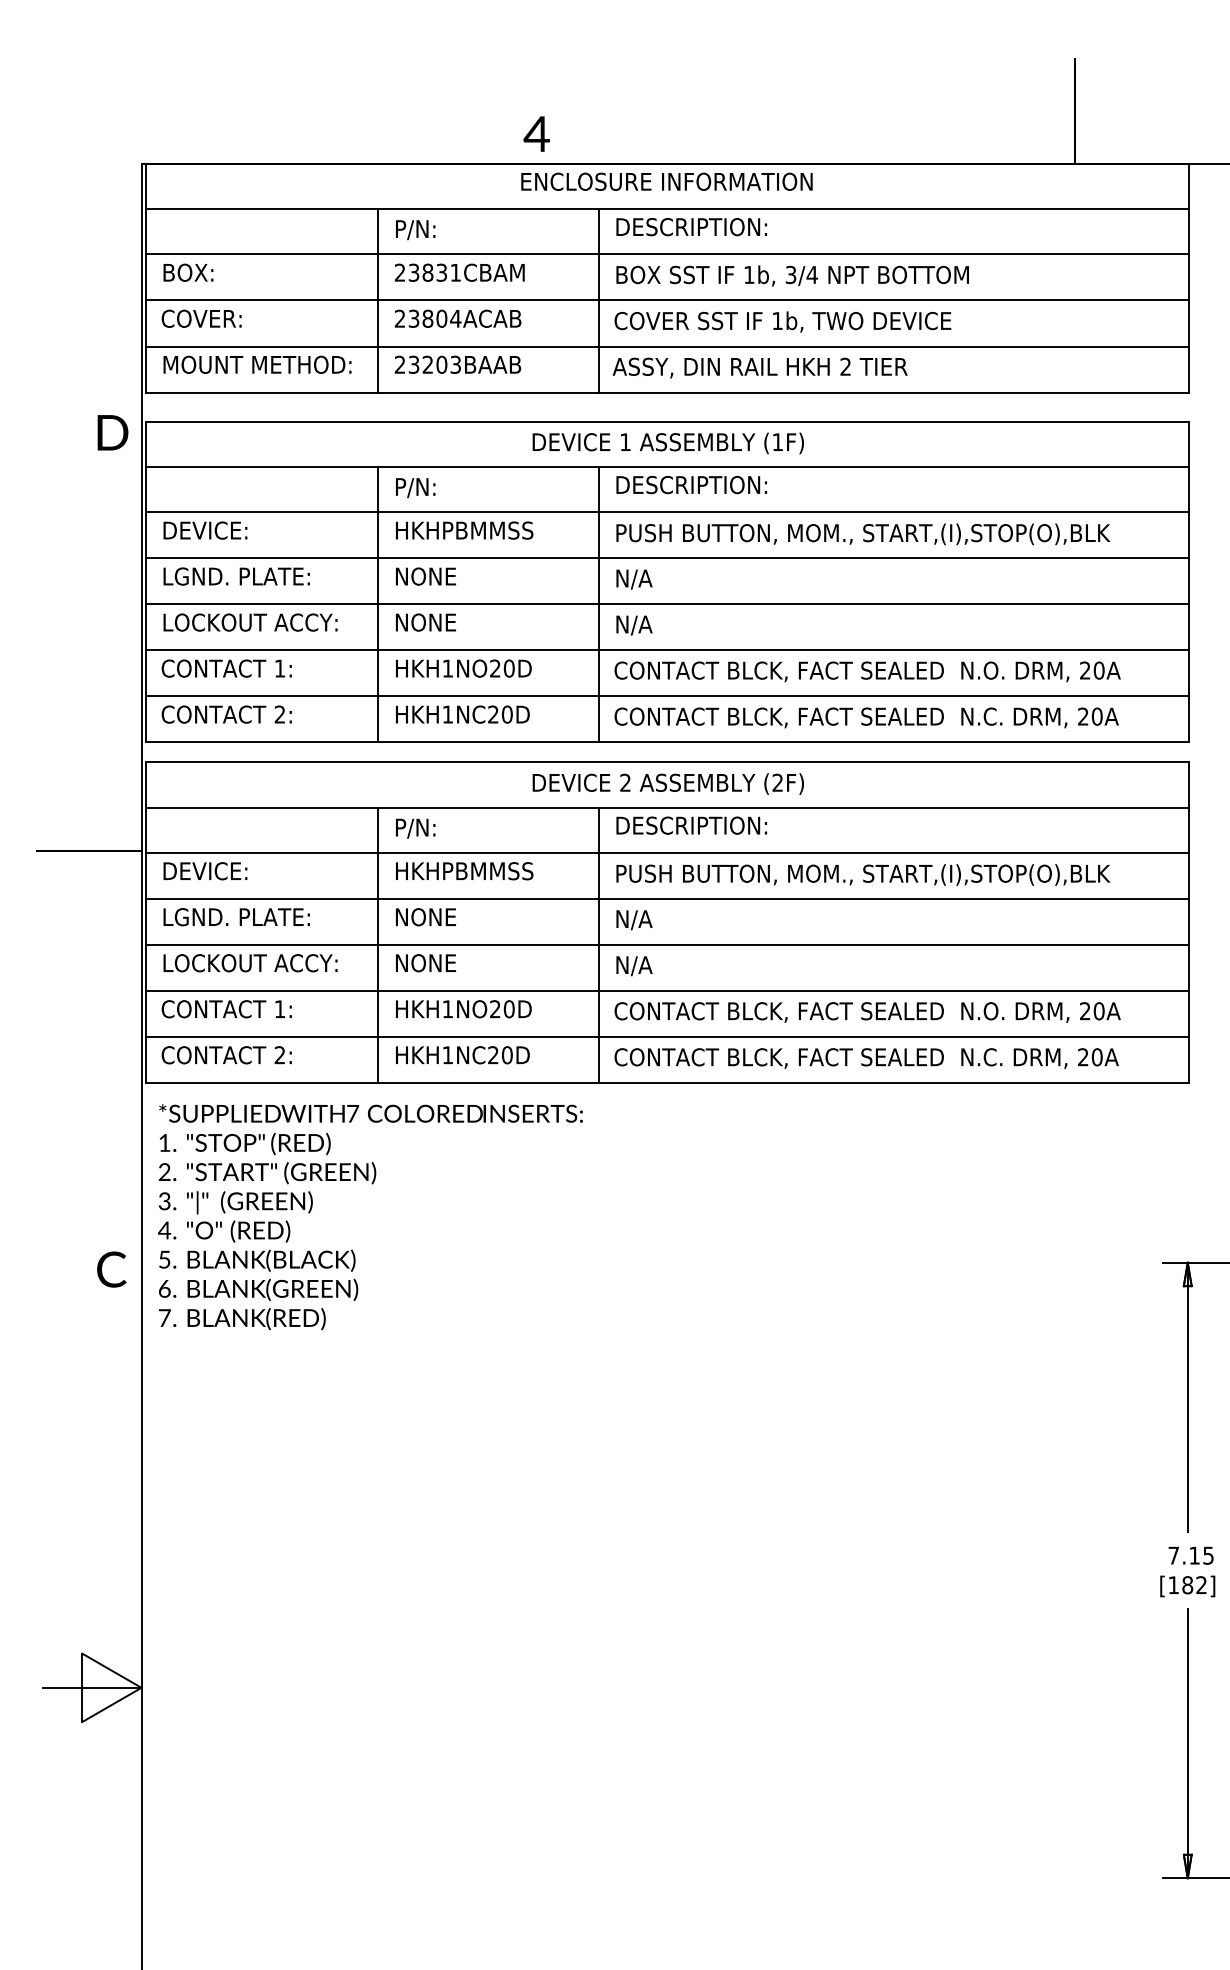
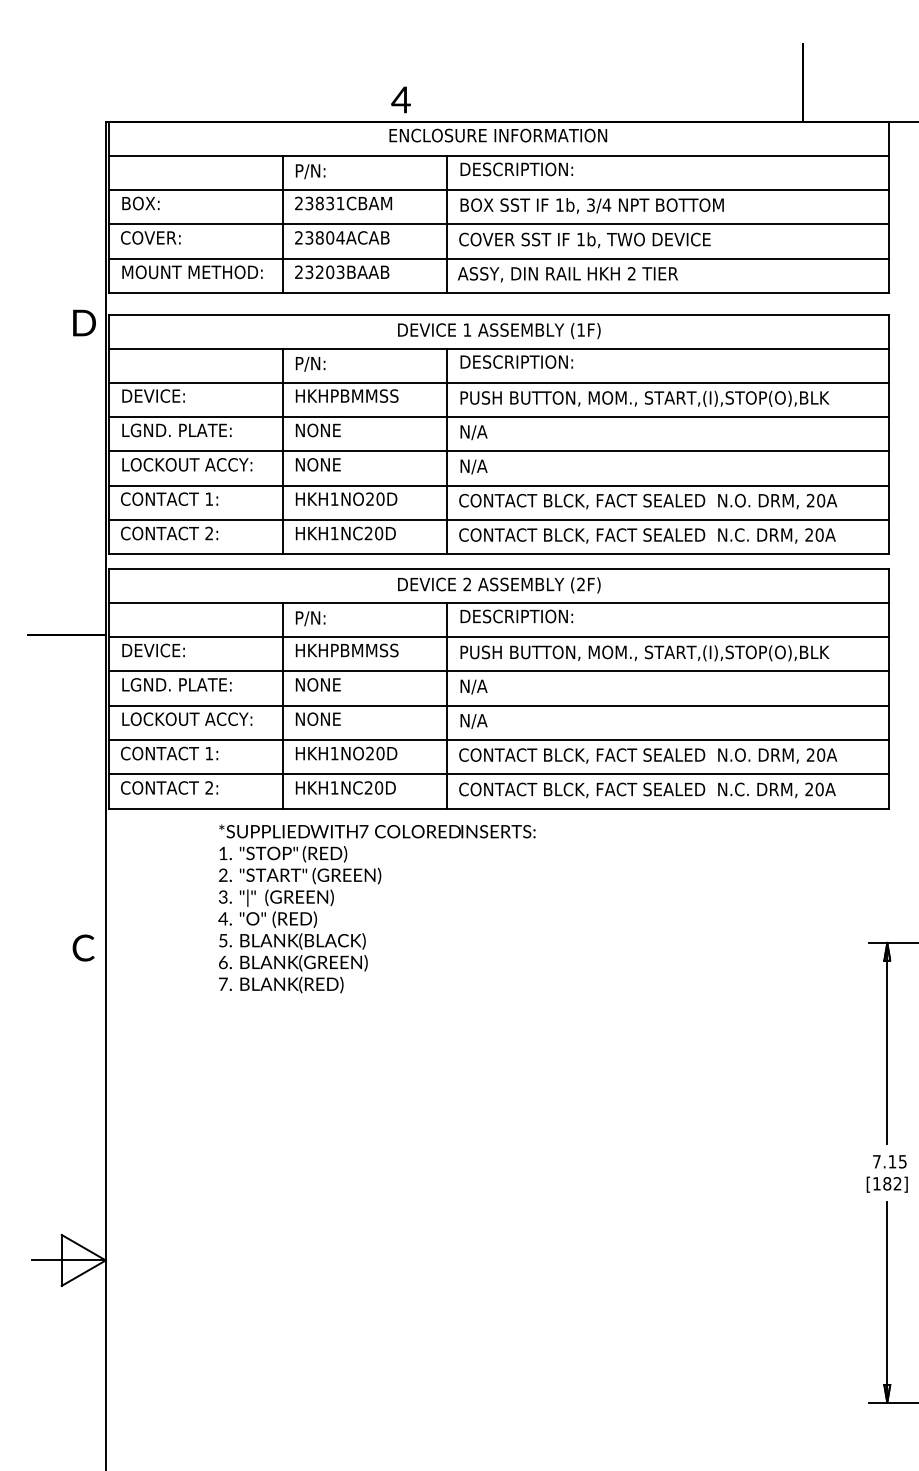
text: (370, 1217) -> (376, 909), moved

